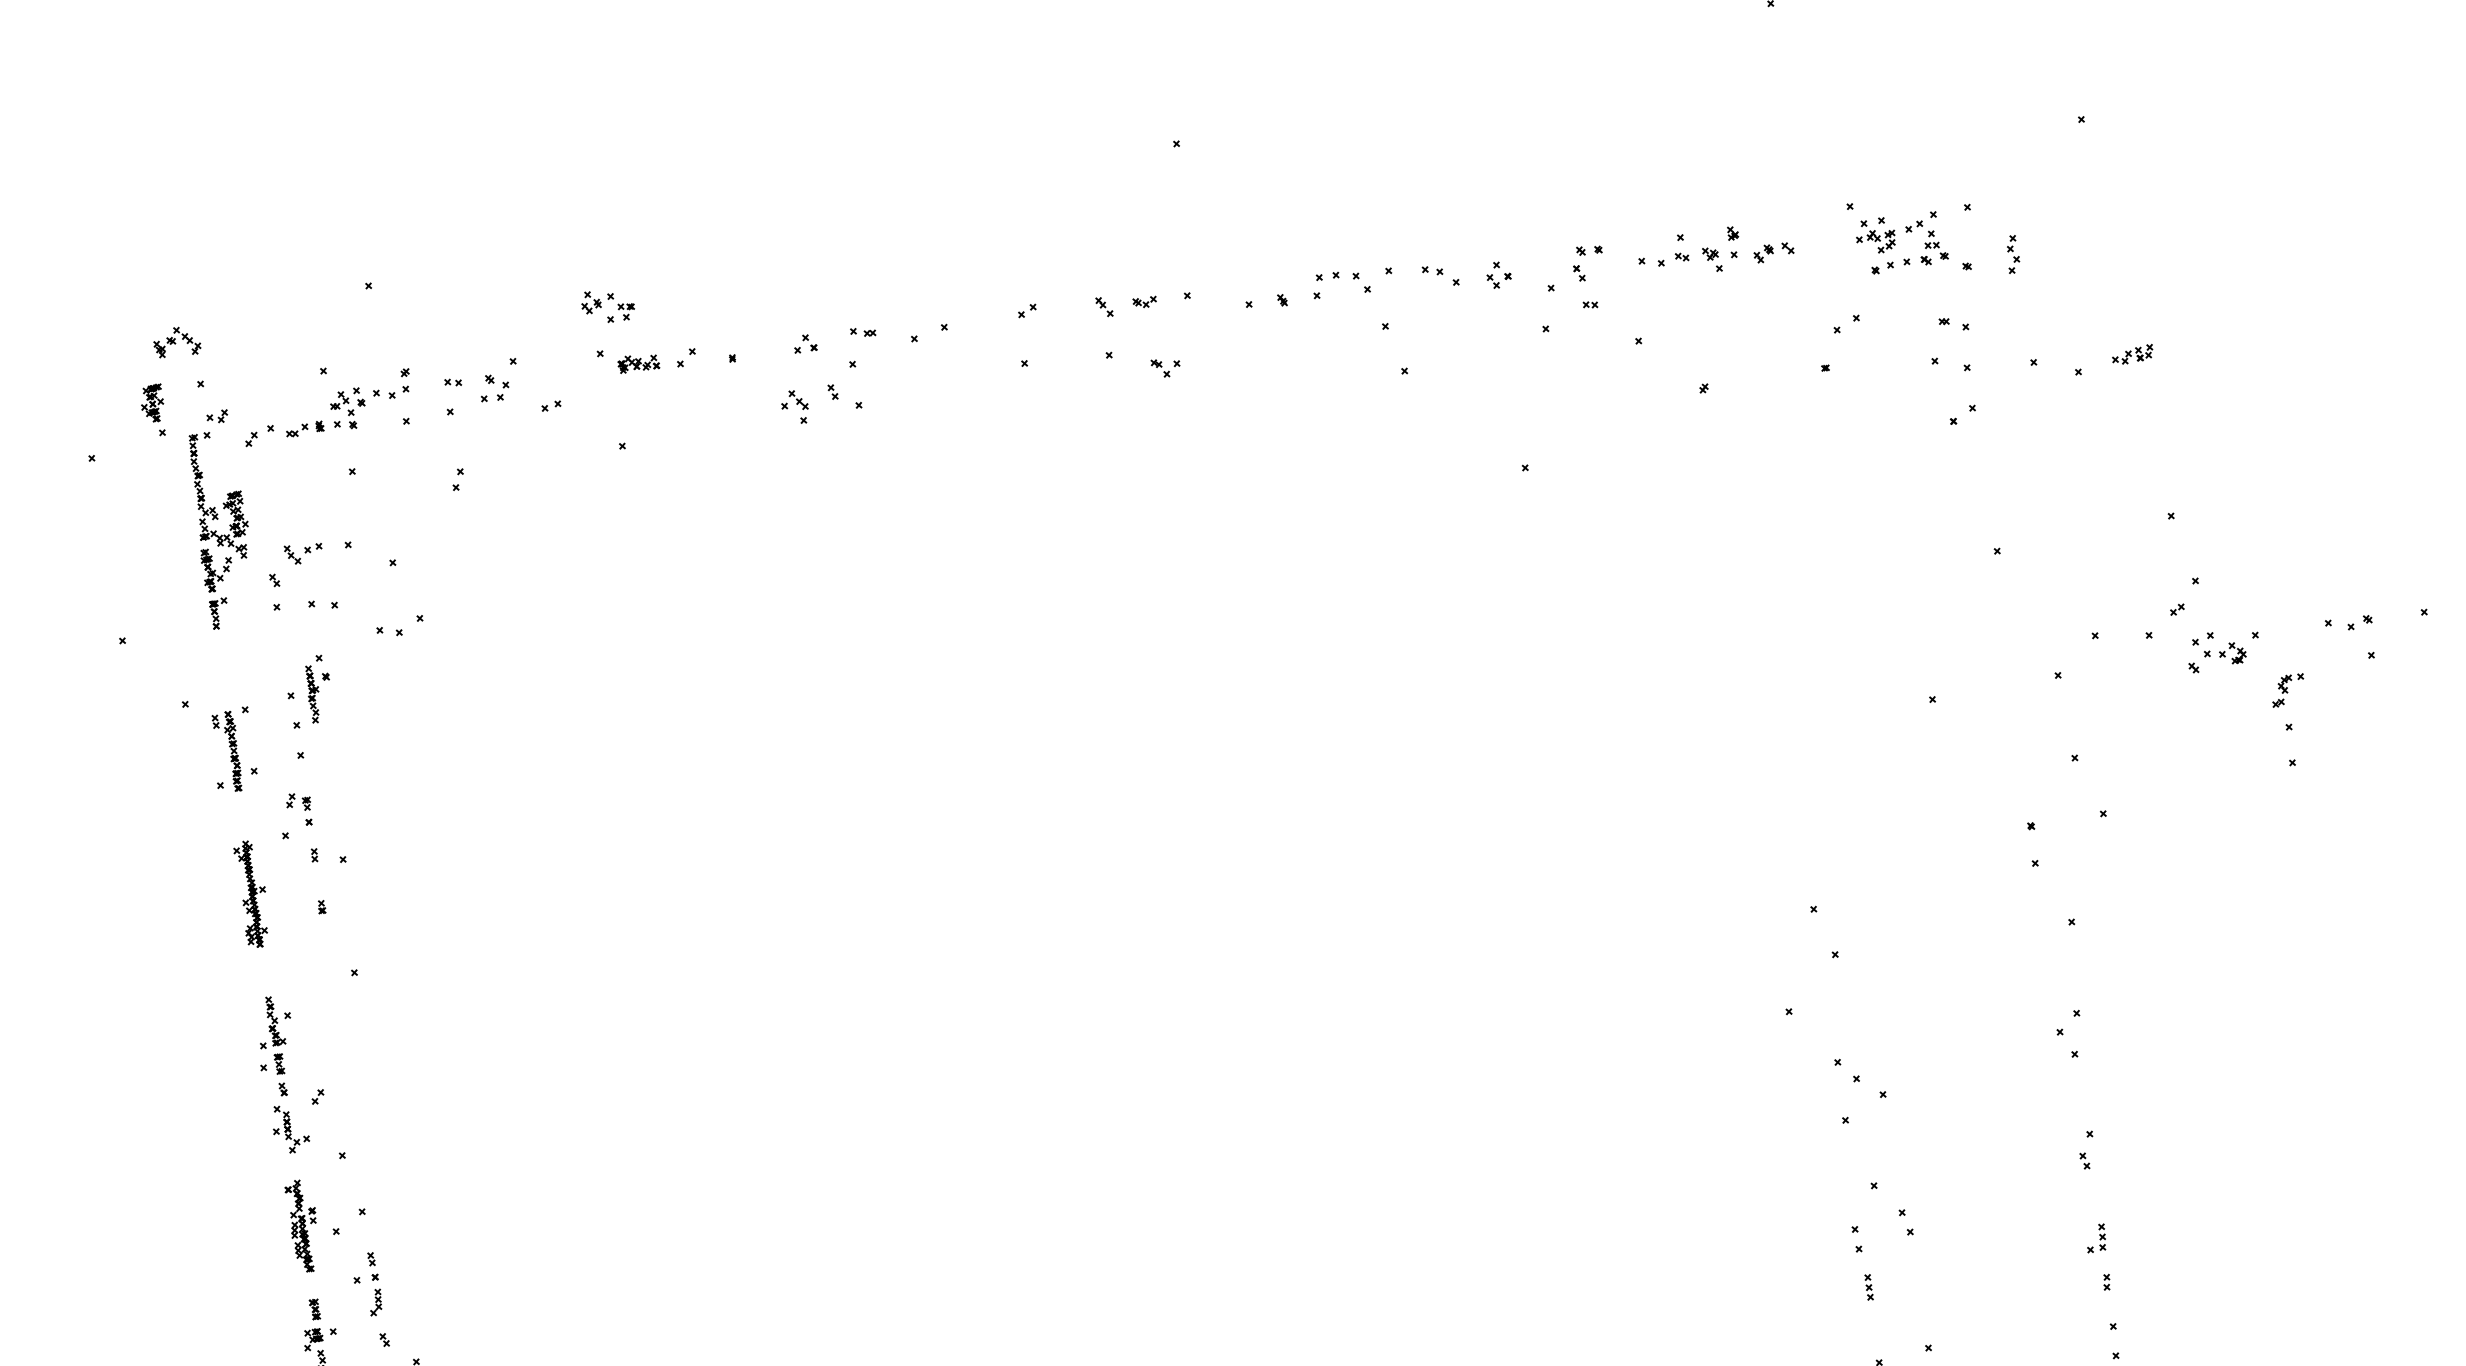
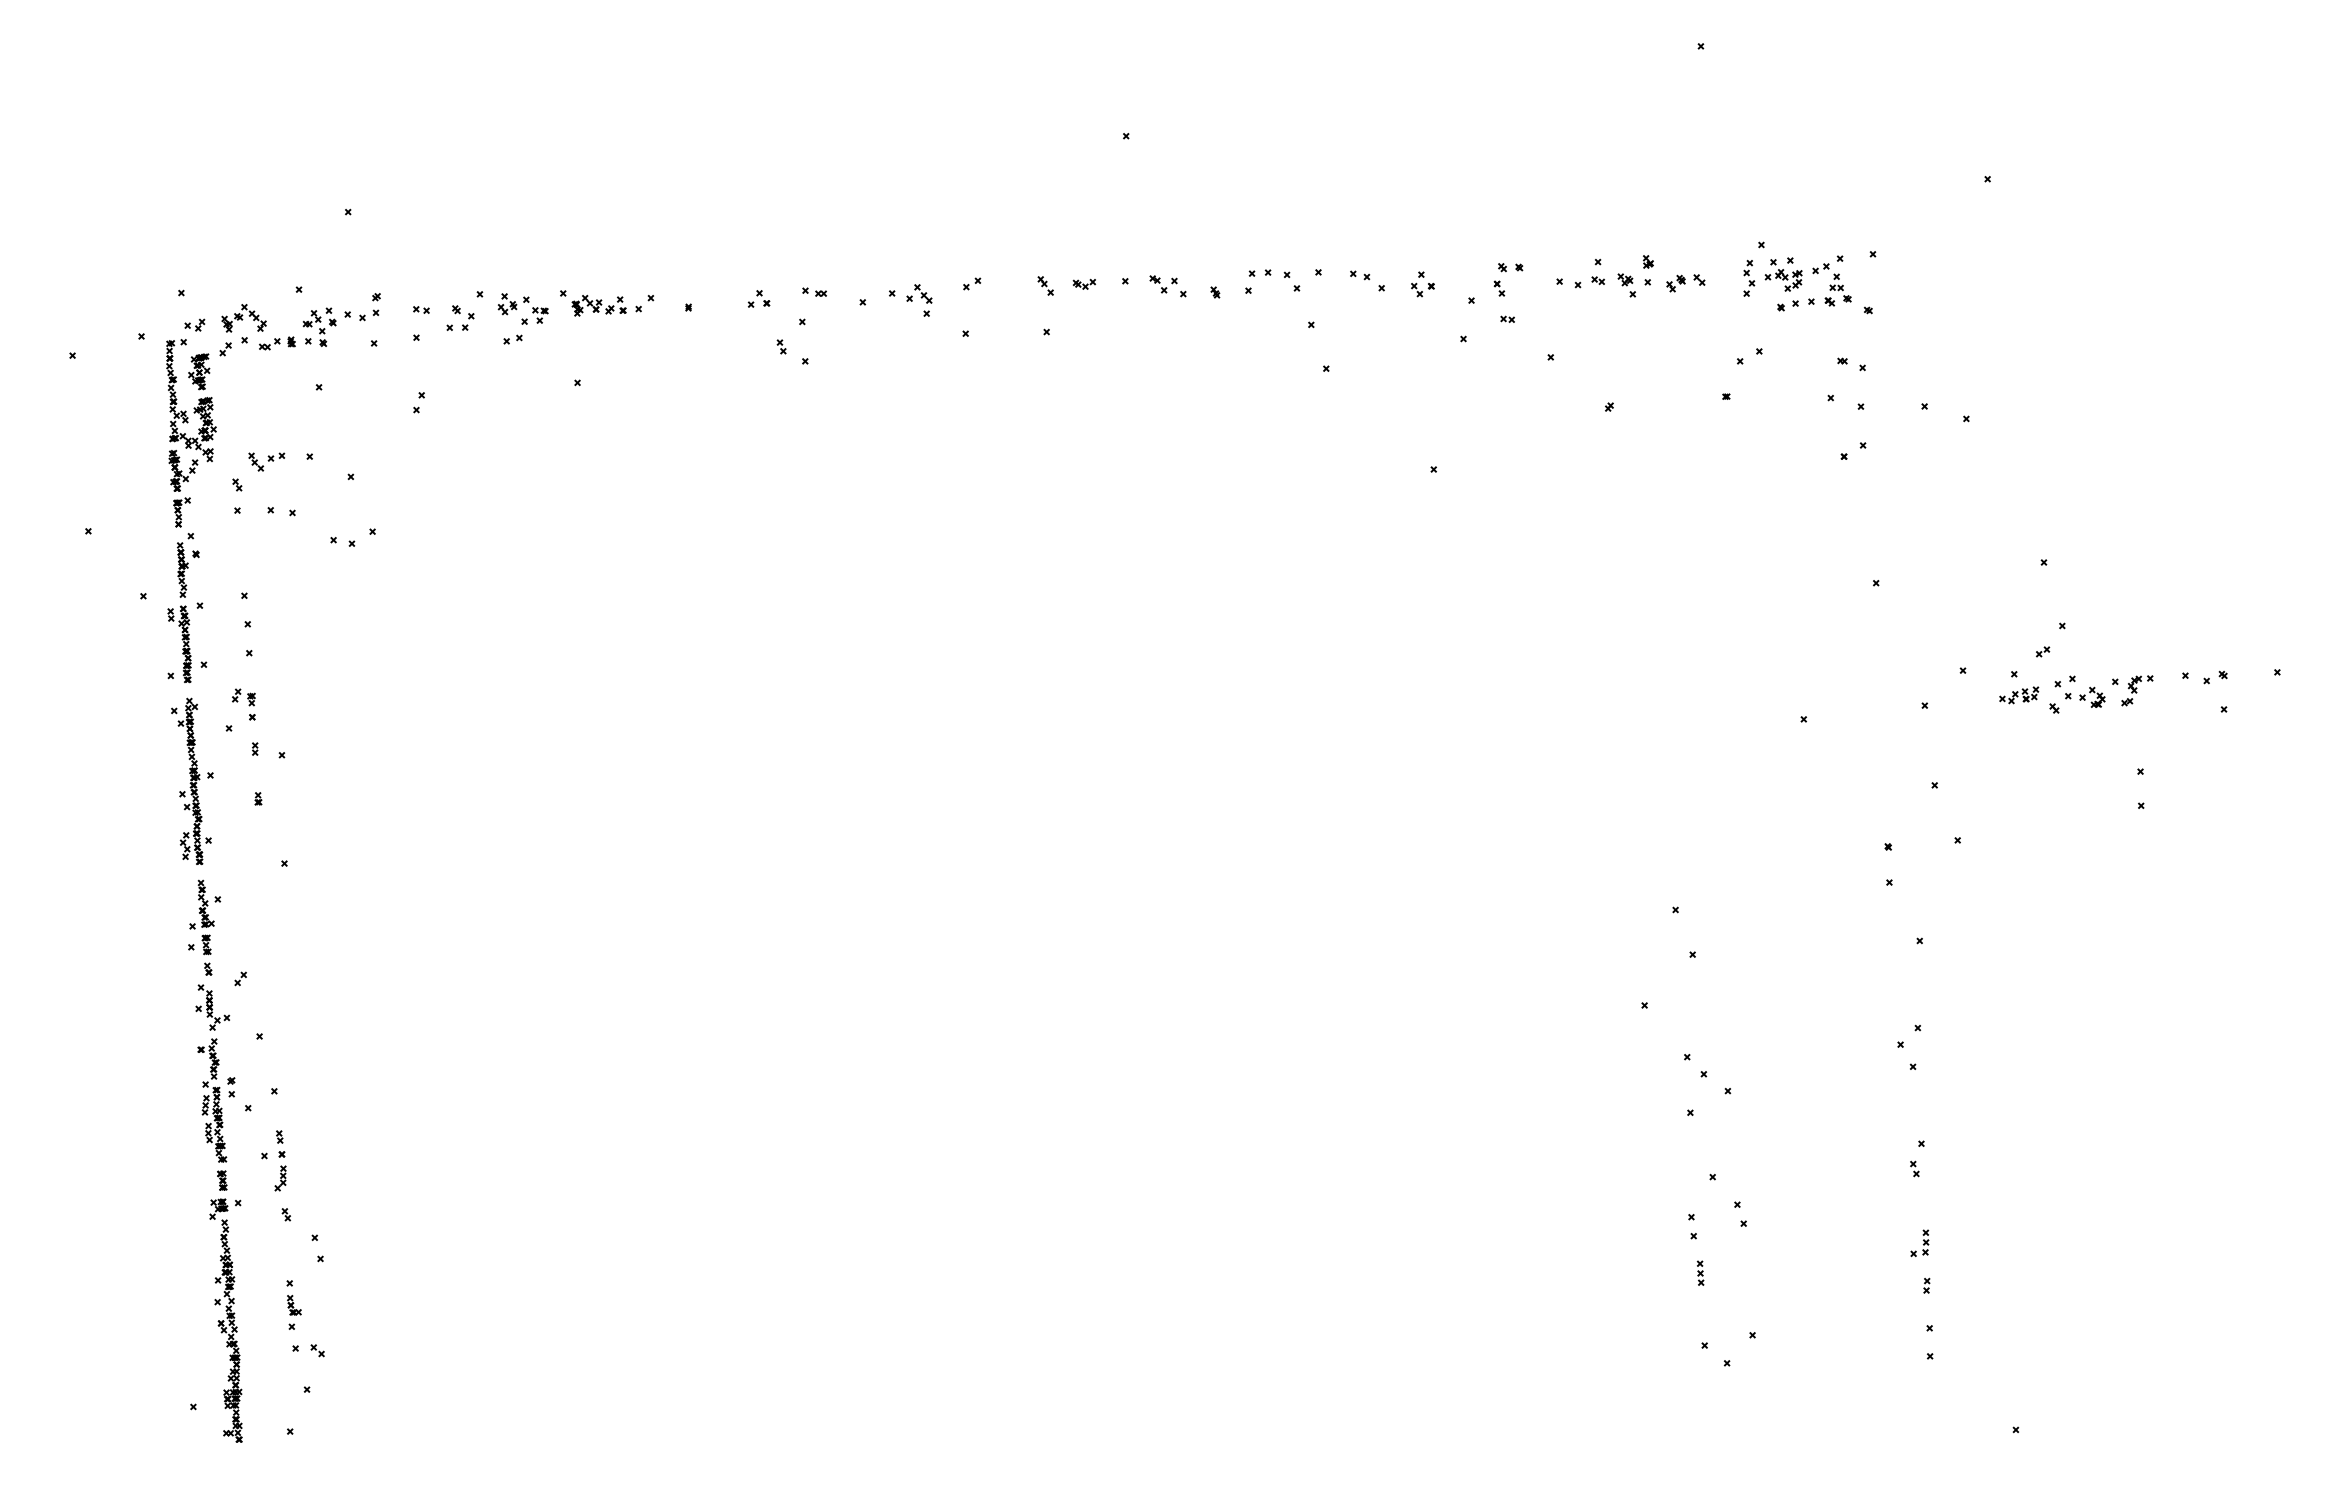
part: (2013, 254) -> (1749, 278), moved
part: (607, 305) -> (522, 308), moved
part: (176, 342) -> (243, 318), moved
part: (2133, 354) -> (2019, 695), moved
part: (638, 363) -> (598, 305), size x1.43
part: (1165, 368) -> (1163, 284), moved
part: (152, 403) -> (199, 371), moved
part: (795, 407) -> (919, 300), moved
part: (318, 689) -> (188, 565), moved
part: (2288, 690) -> (2137, 690), moved
part: (251, 894) -> (192, 781), size x1.67
part: (302, 1226) -> (216, 1100), size x1.43

